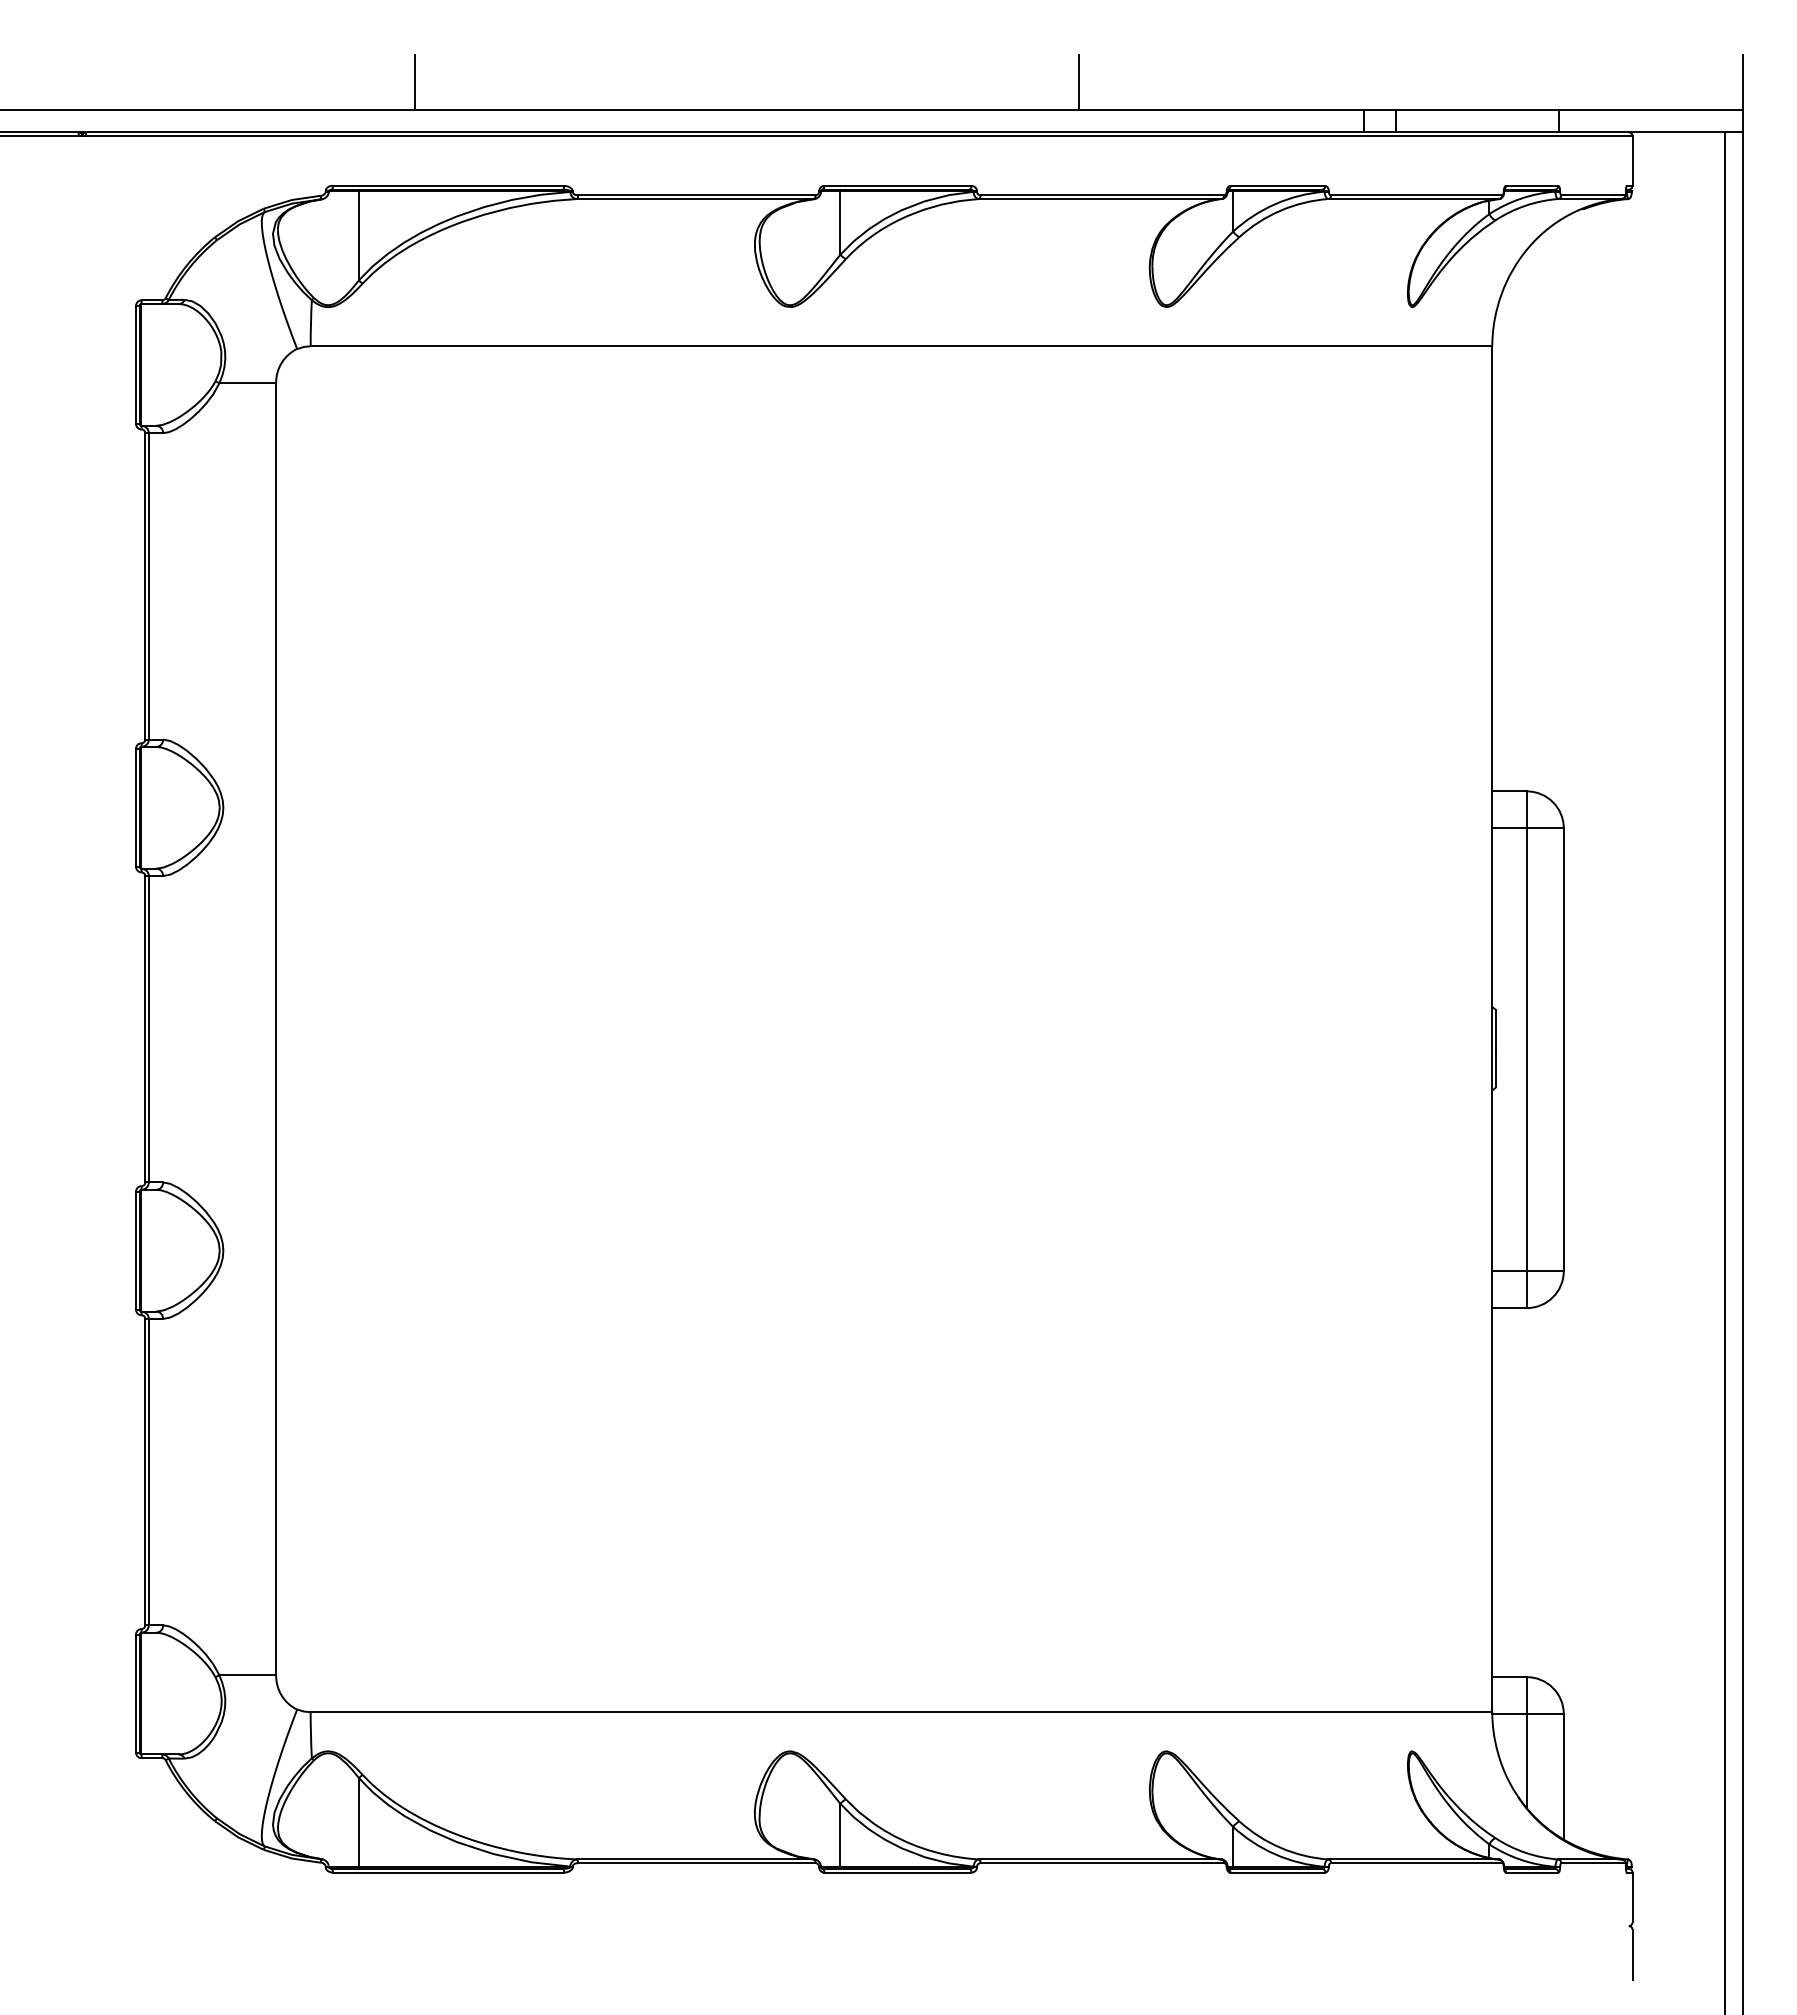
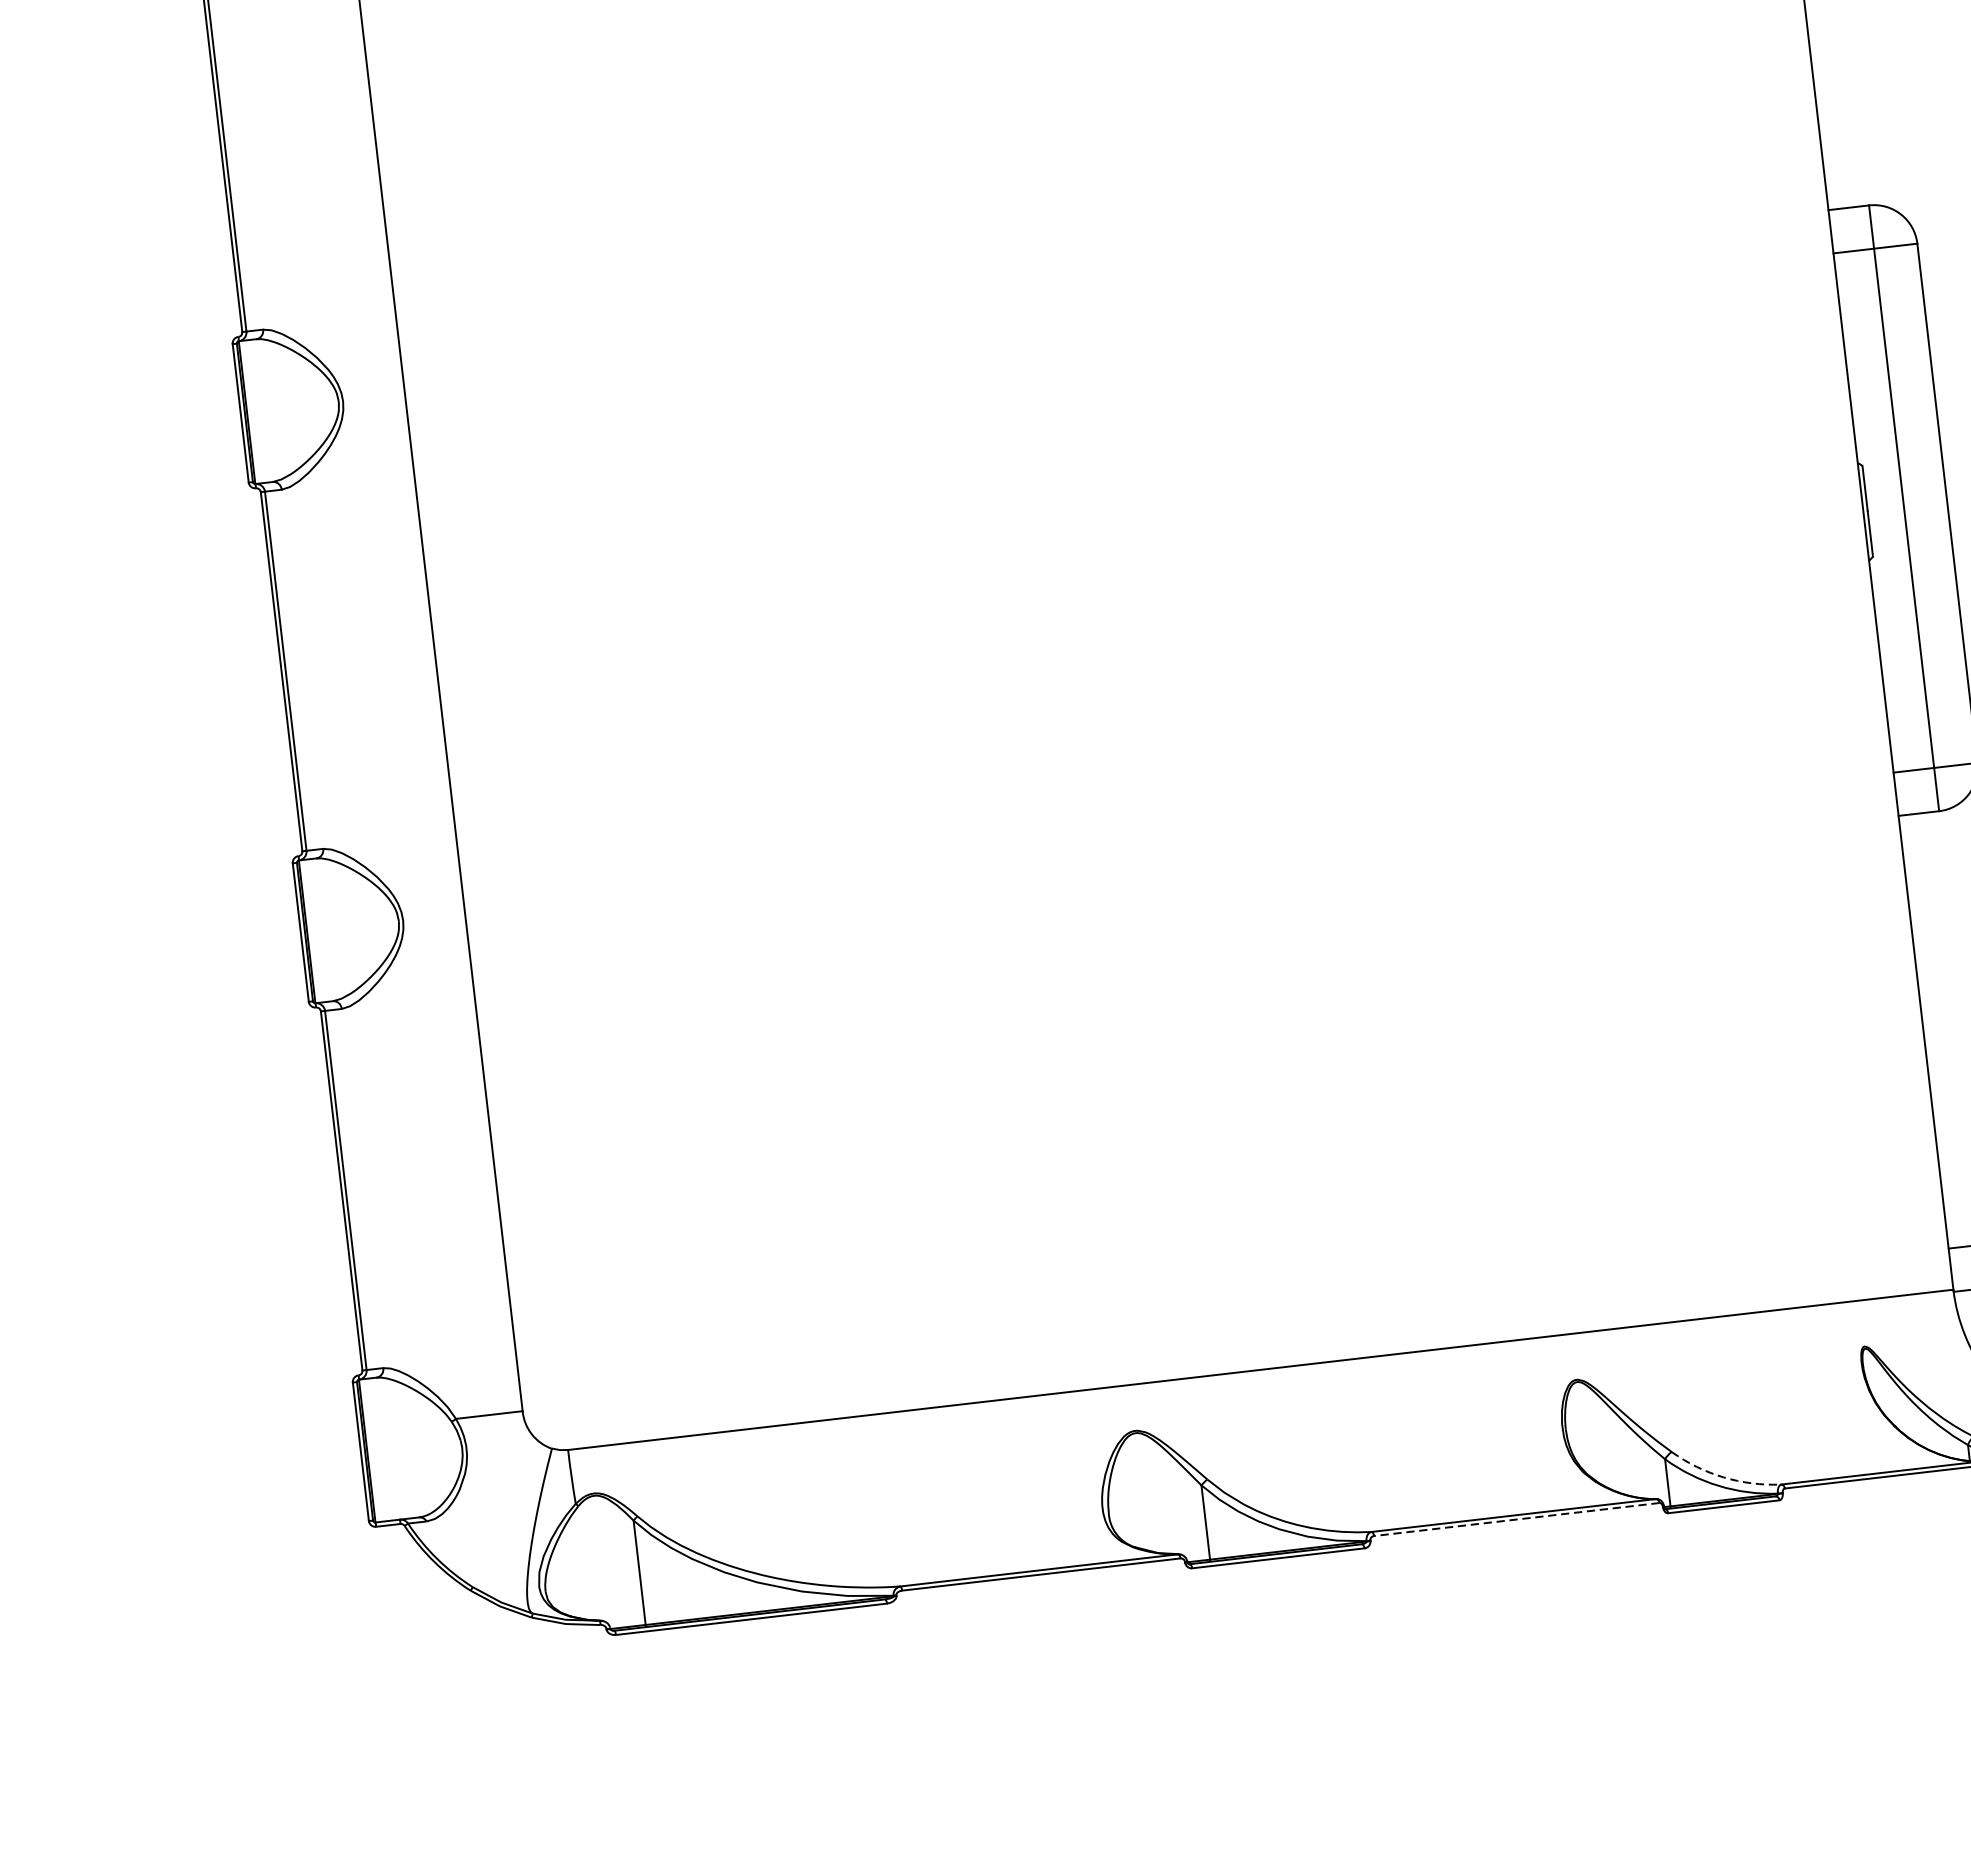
arc: (1280, 1847) -> (1723, 1477), solid -> dashed
line: (1102, 1863) -> (1516, 1519), solid -> dashed

